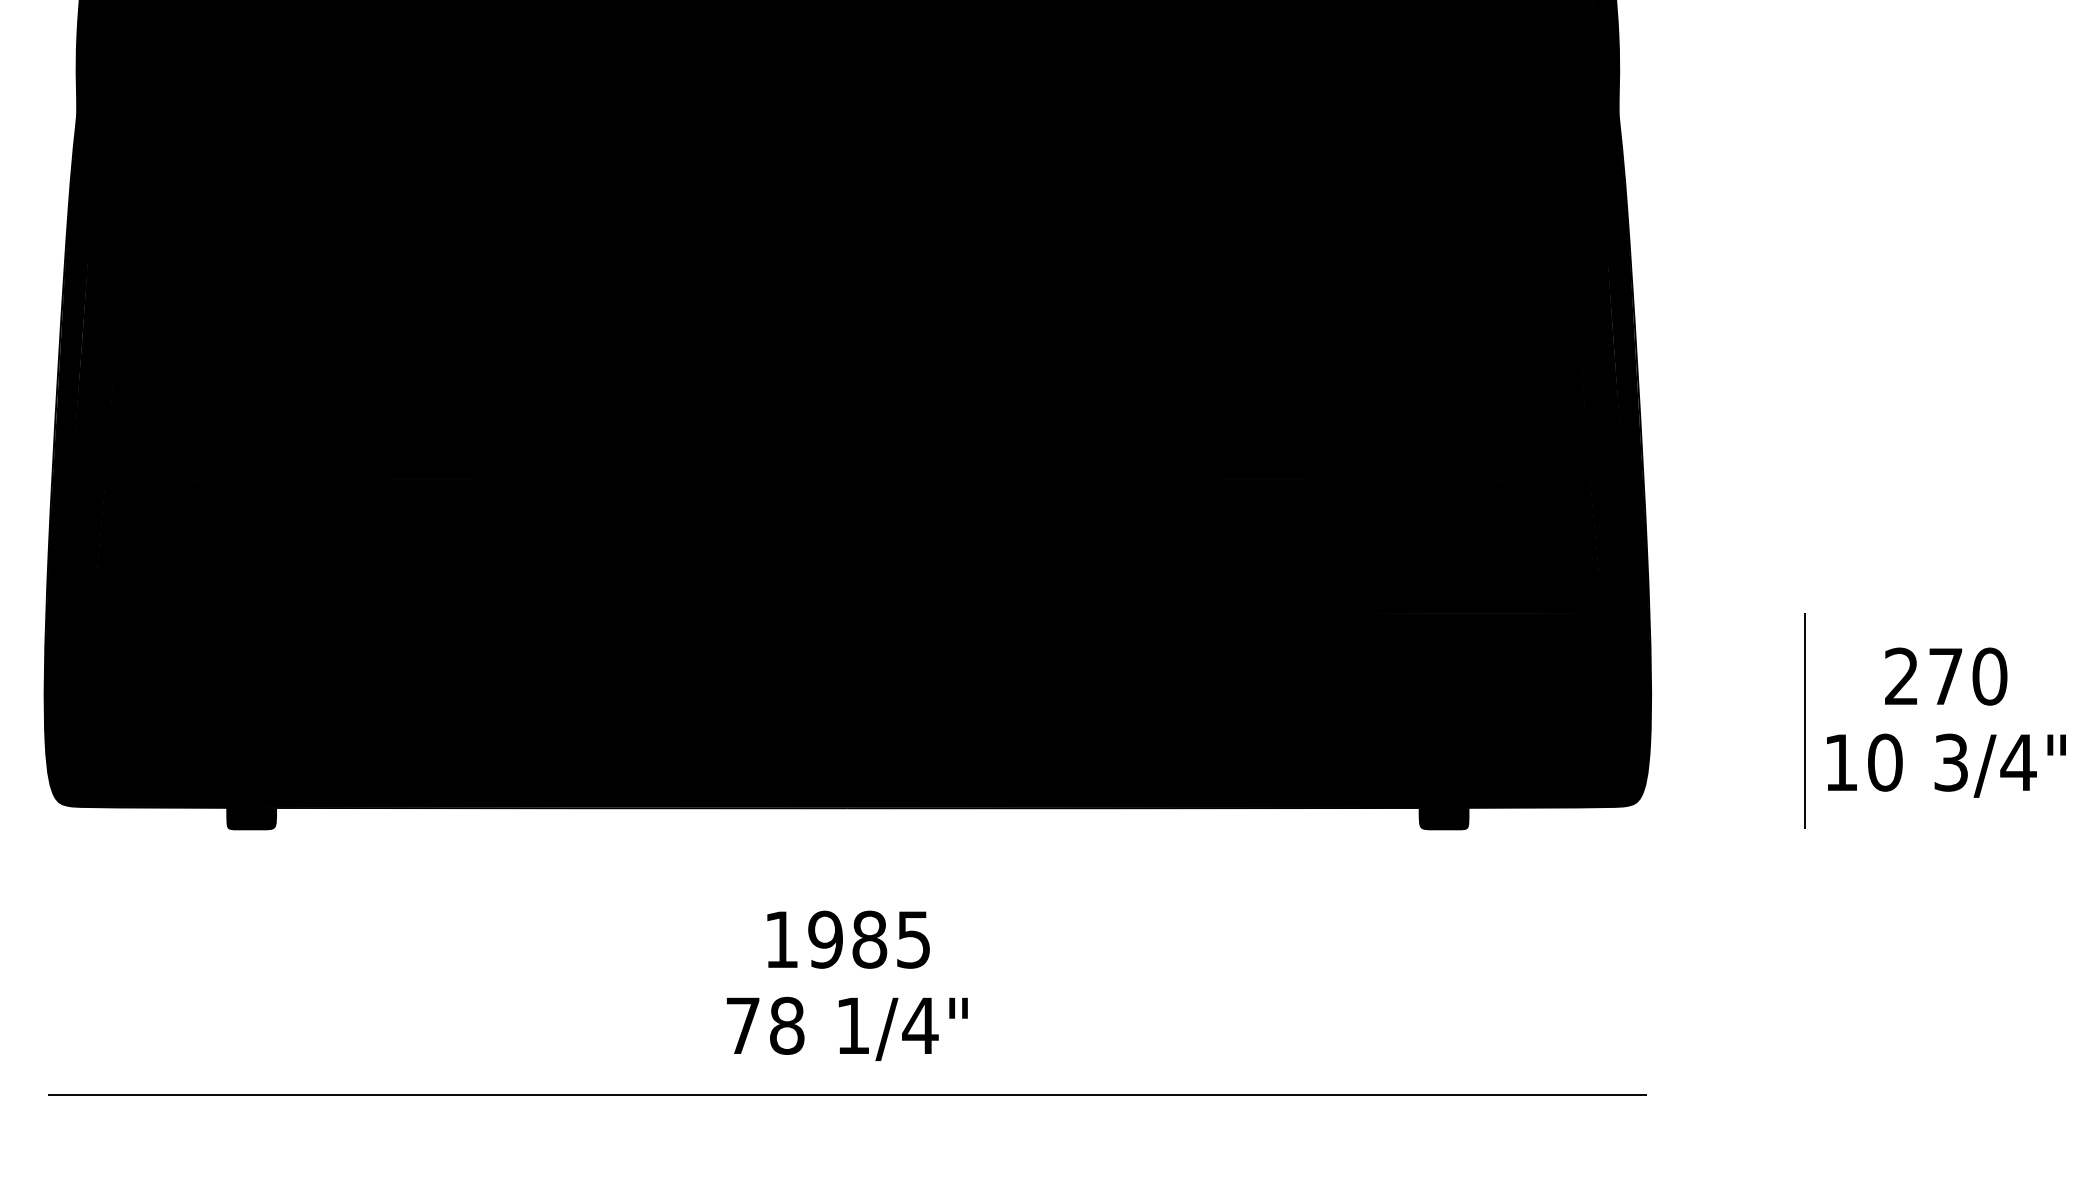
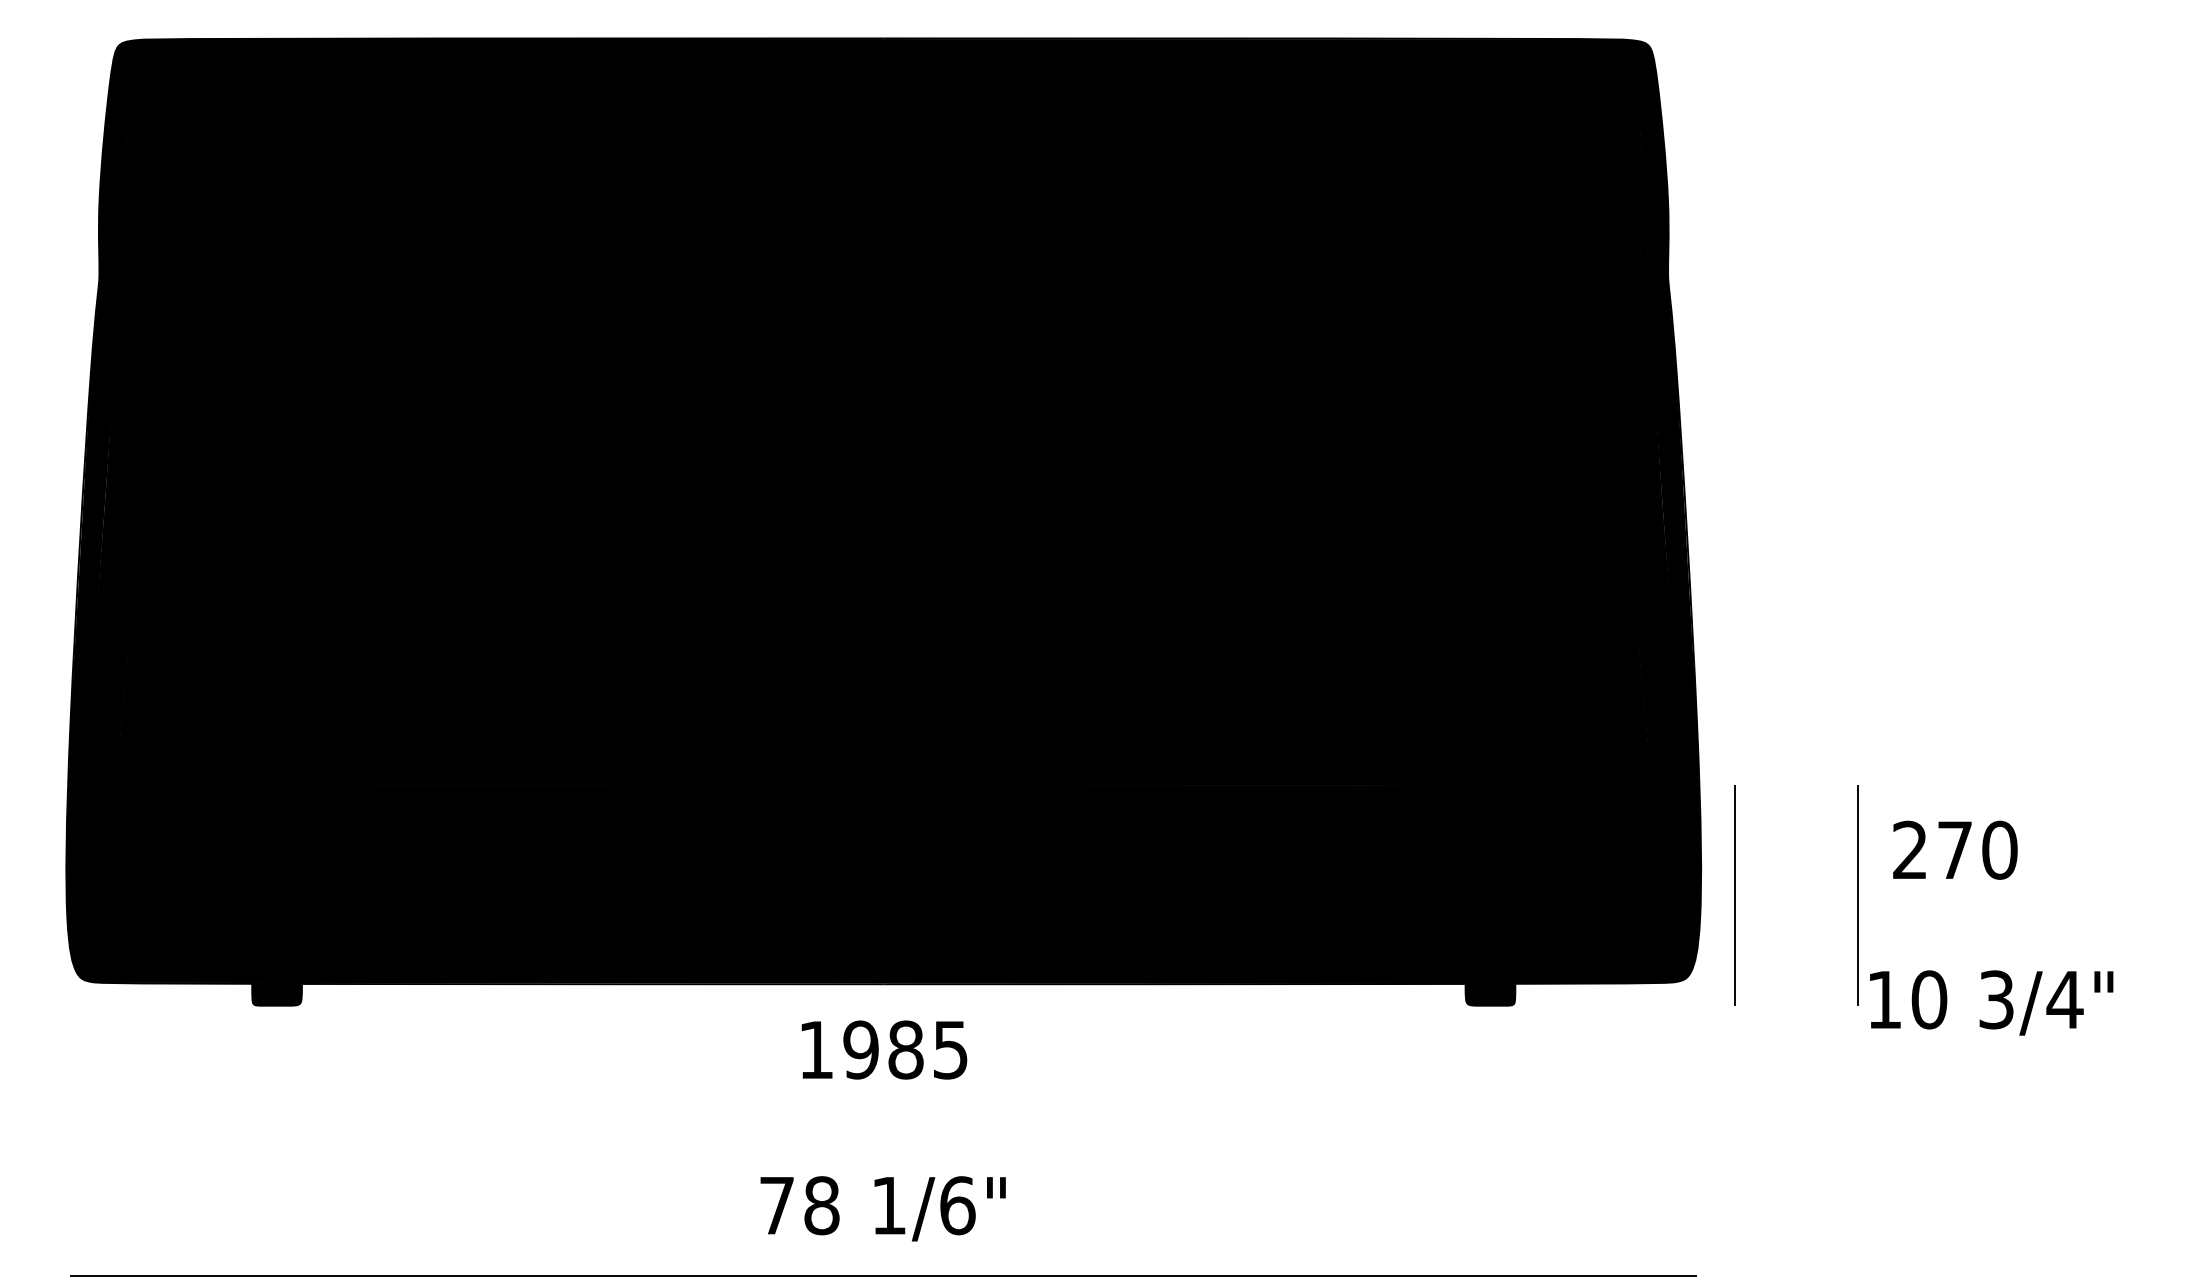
text: (1946, 675) -> (1955, 849), moved
line: (1683, 721) -> (1734, 895), added
text: (1946, 765) -> (1991, 1002), moved
text: (848, 939) -> (884, 1049), moved
text: (920, 1025) -> (957, 1205), 1/4" -> 1/6"

